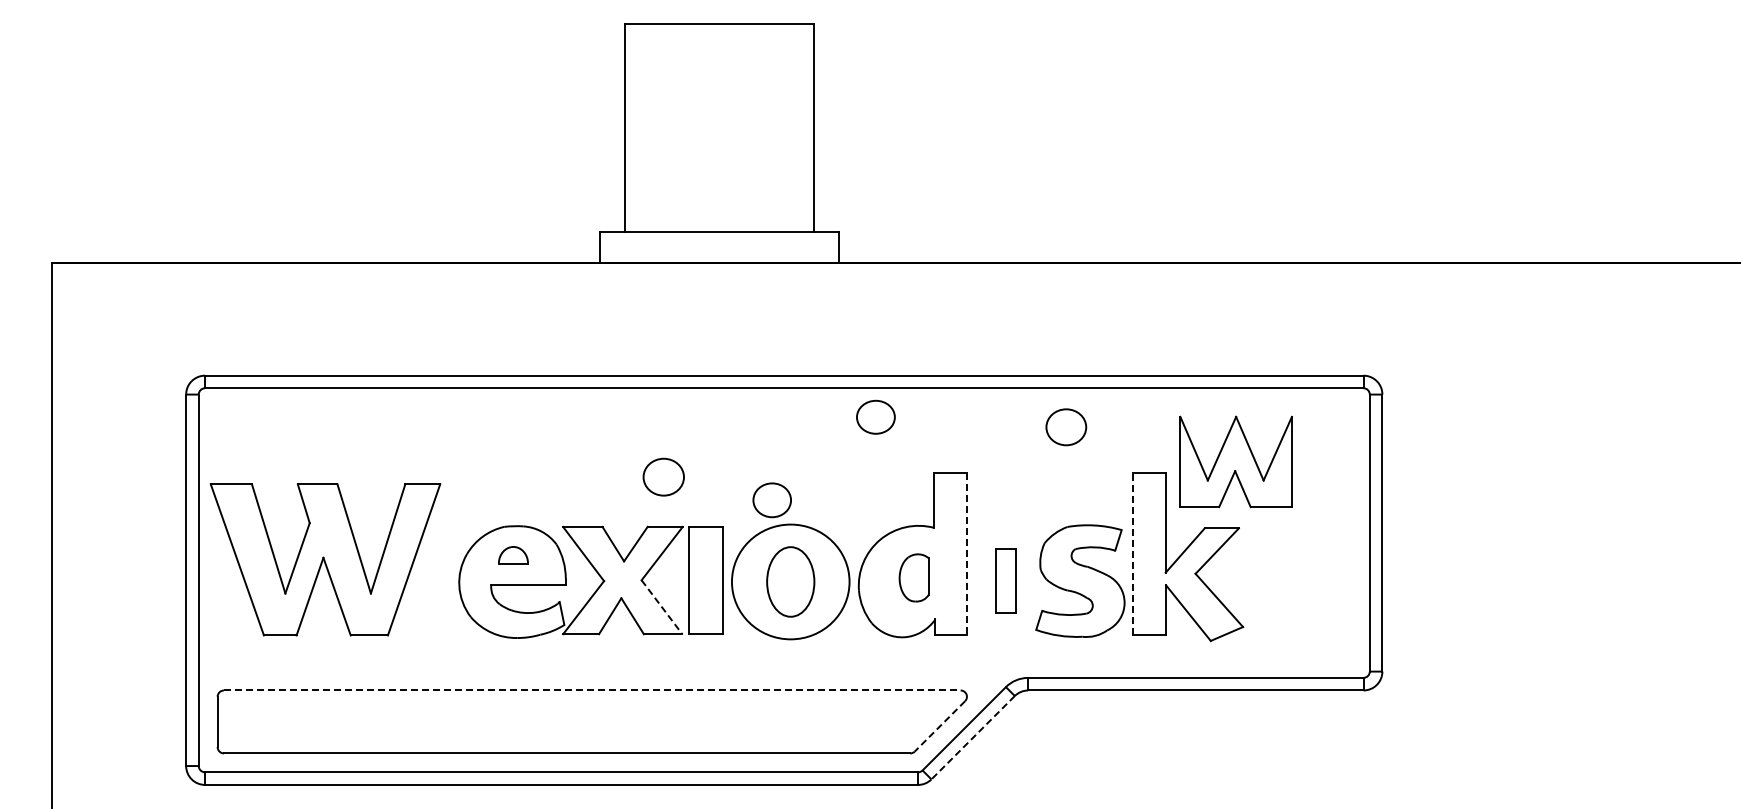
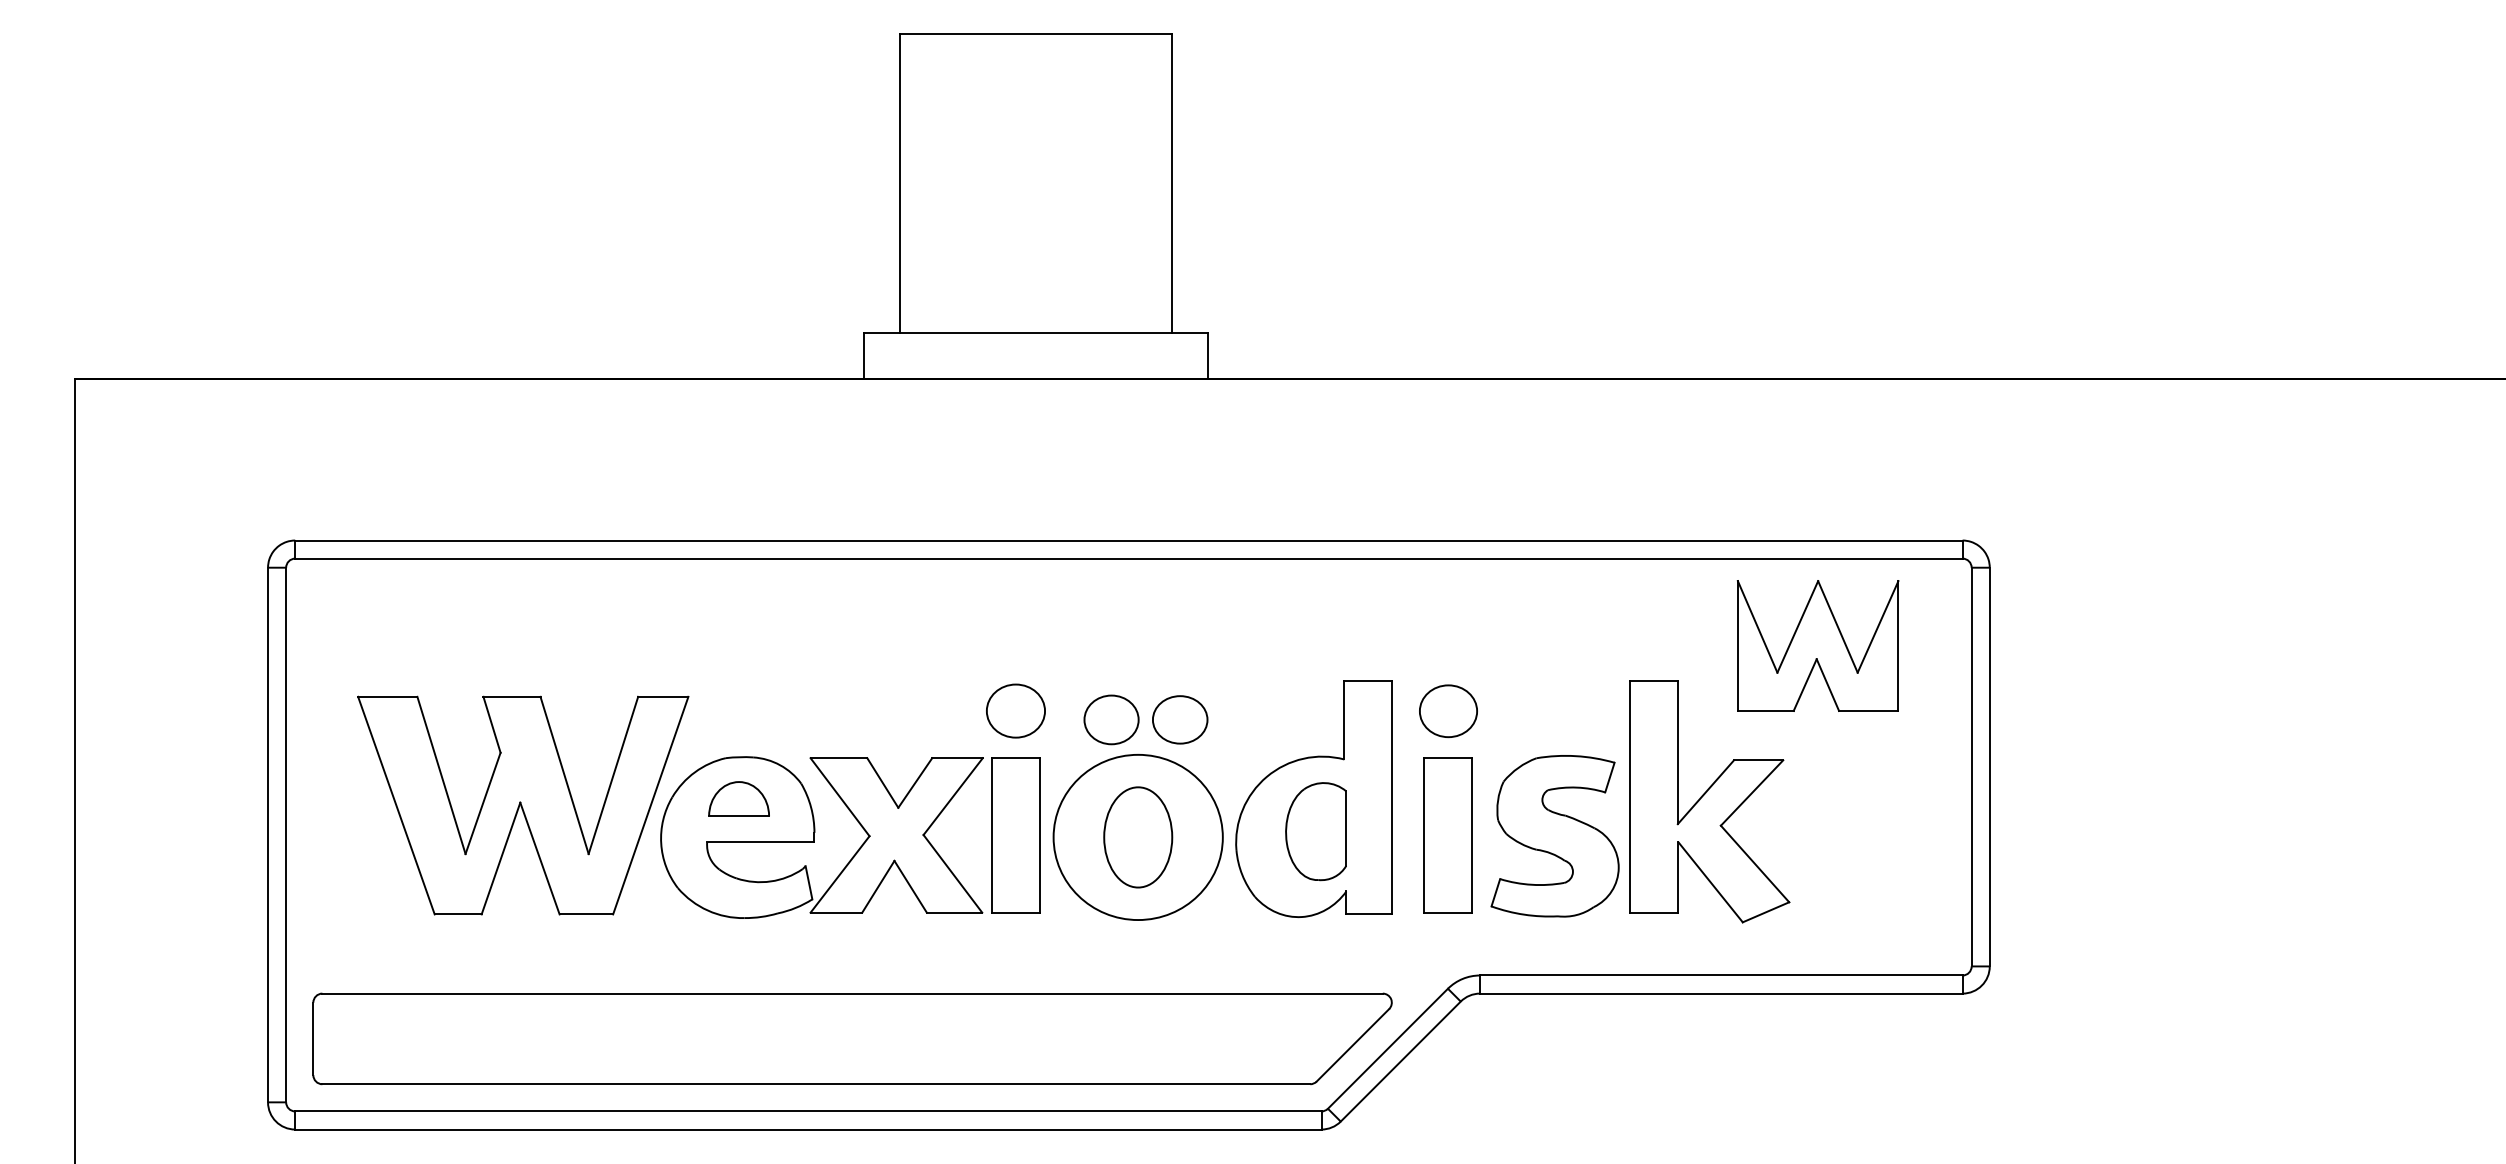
part: (875, 416) -> (1179, 718), moved
part: (1066, 427) -> (1448, 711), moved
part: (1235, 461) -> (1817, 645), moved
part: (663, 476) -> (1015, 710), moved
part: (513, 554) -> (739, 797), size x1.43
line: (966, 554) -> (1391, 797), dashed -> solid
line: (1132, 554) -> (1630, 797), dashed -> solid
part: (325, 559) -> (523, 805), moved
part: (913, 577) -> (1314, 830), size x1.43
part: (1006, 580) -> (1448, 835), size x1.67
line: (662, 607) -> (953, 874), dashed -> solid
line: (592, 690) -> (852, 993), dashed -> solid
line: (939, 726) -> (1352, 1045), dashed -> solid
line: (973, 737) -> (1401, 1061), dashed -> solid

